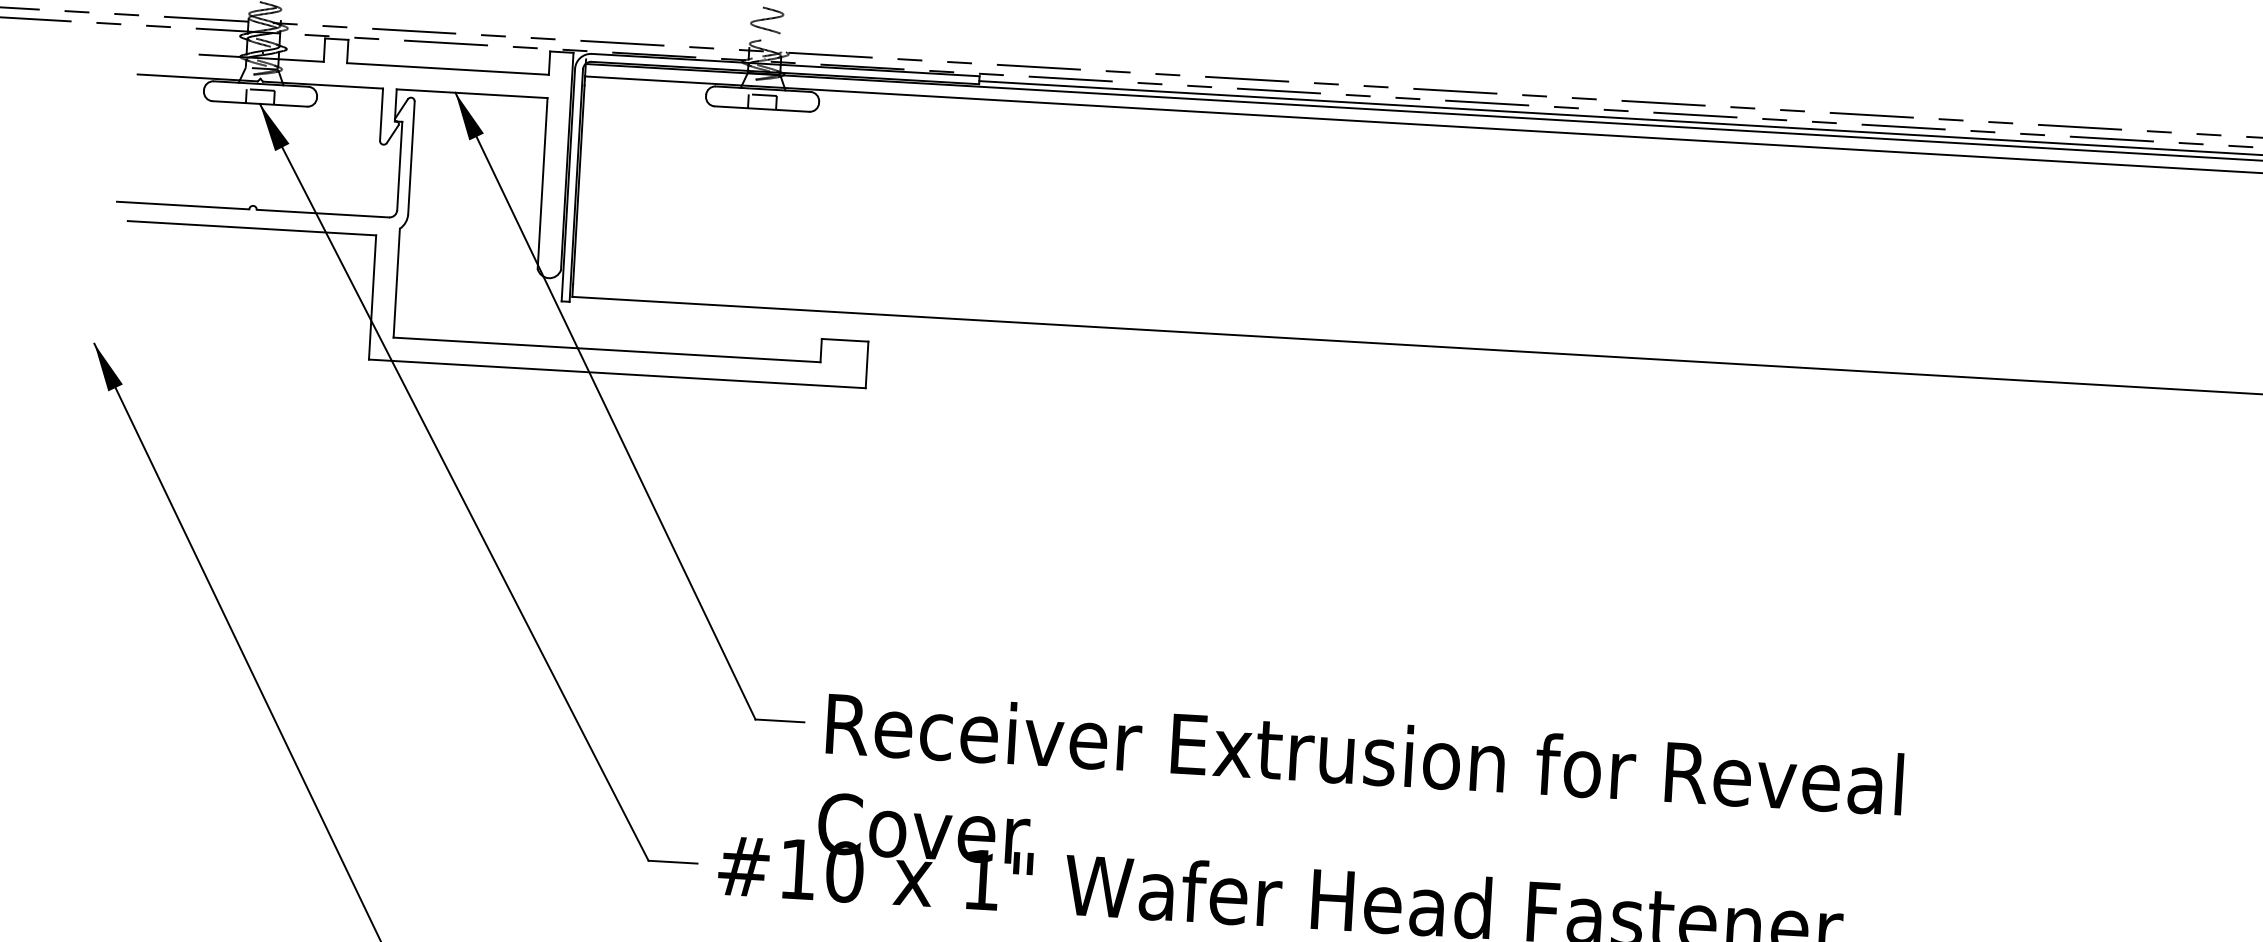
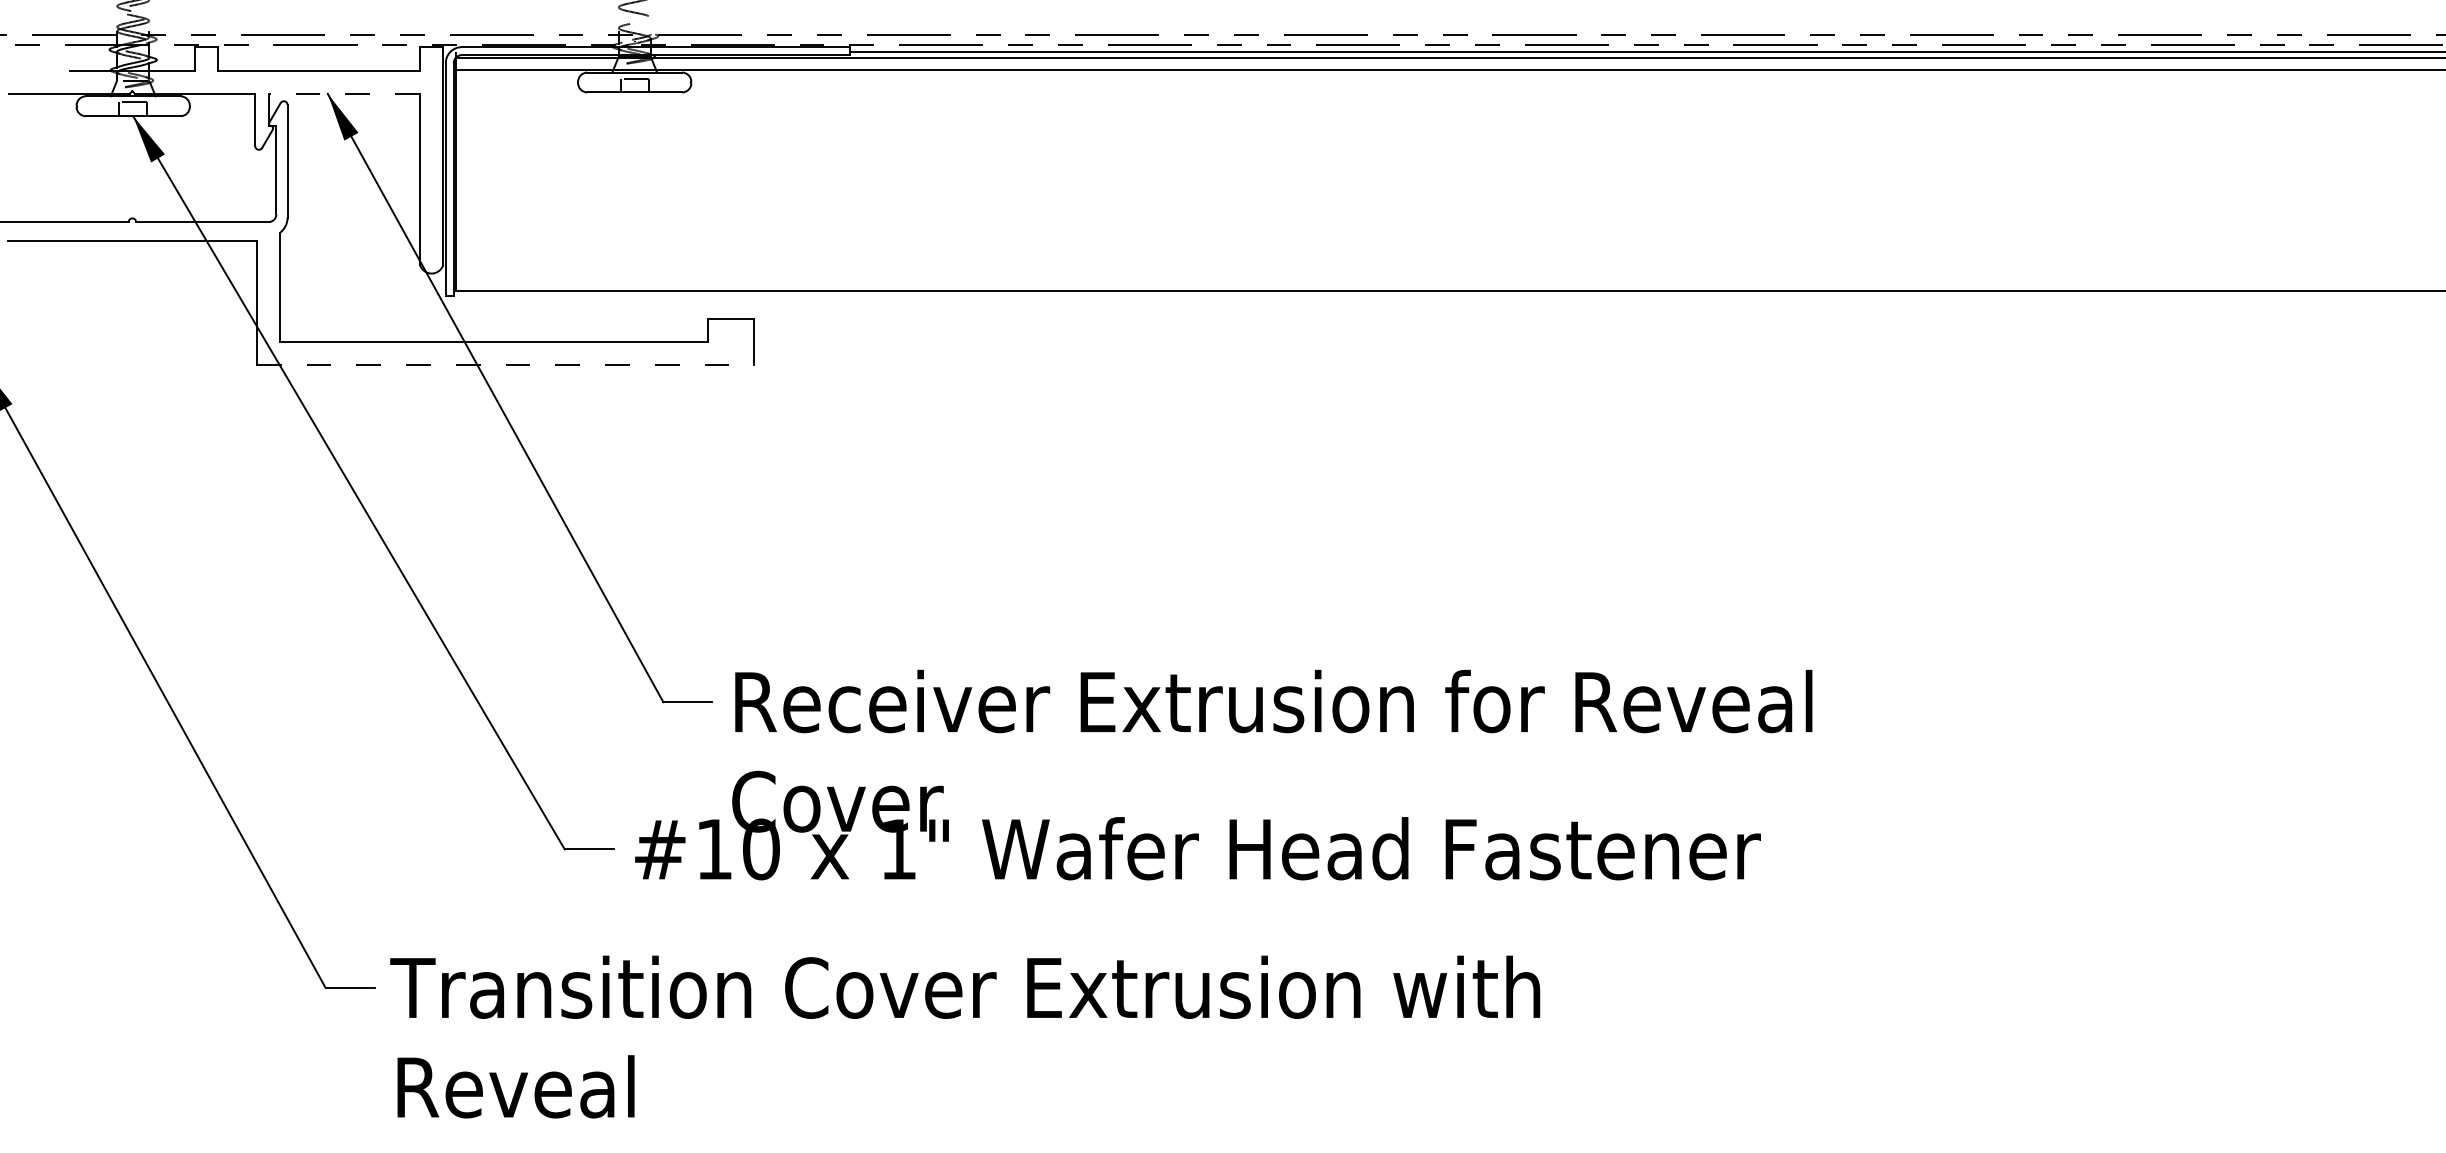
line: (472, 93) -> (344, 93), solid -> dashed
line: (617, 374) -> (505, 365), solid -> dashed

